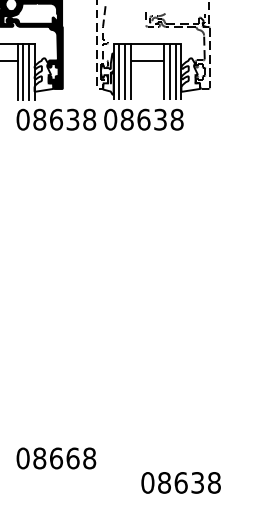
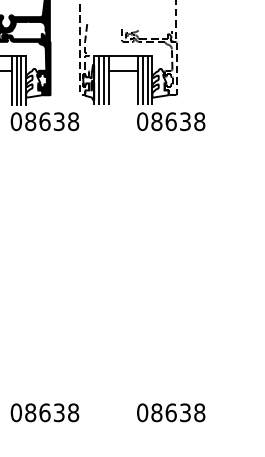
text: (144, 119) -> (171, 121), moved
text: (72, 458) -> (58, 412), 08668 -> 08638
text: (181, 482) -> (171, 412), moved

